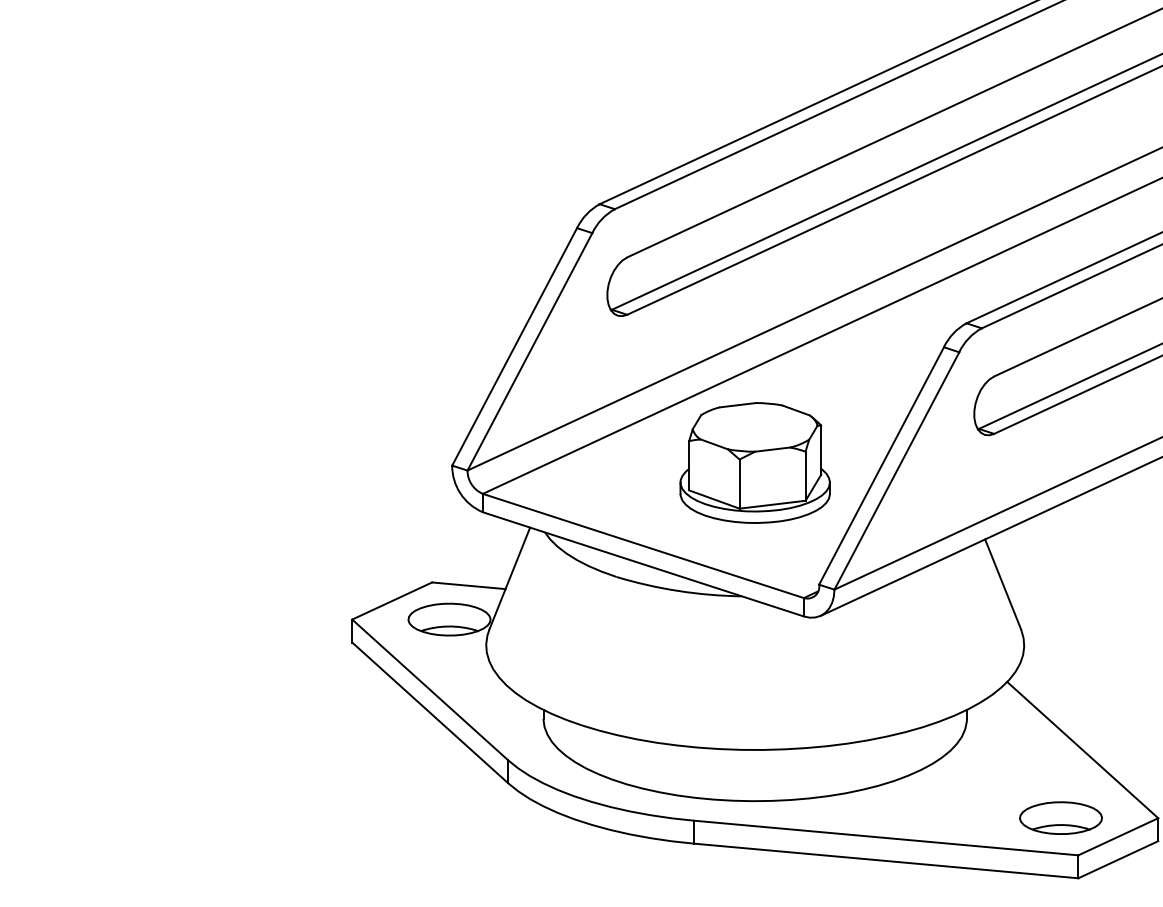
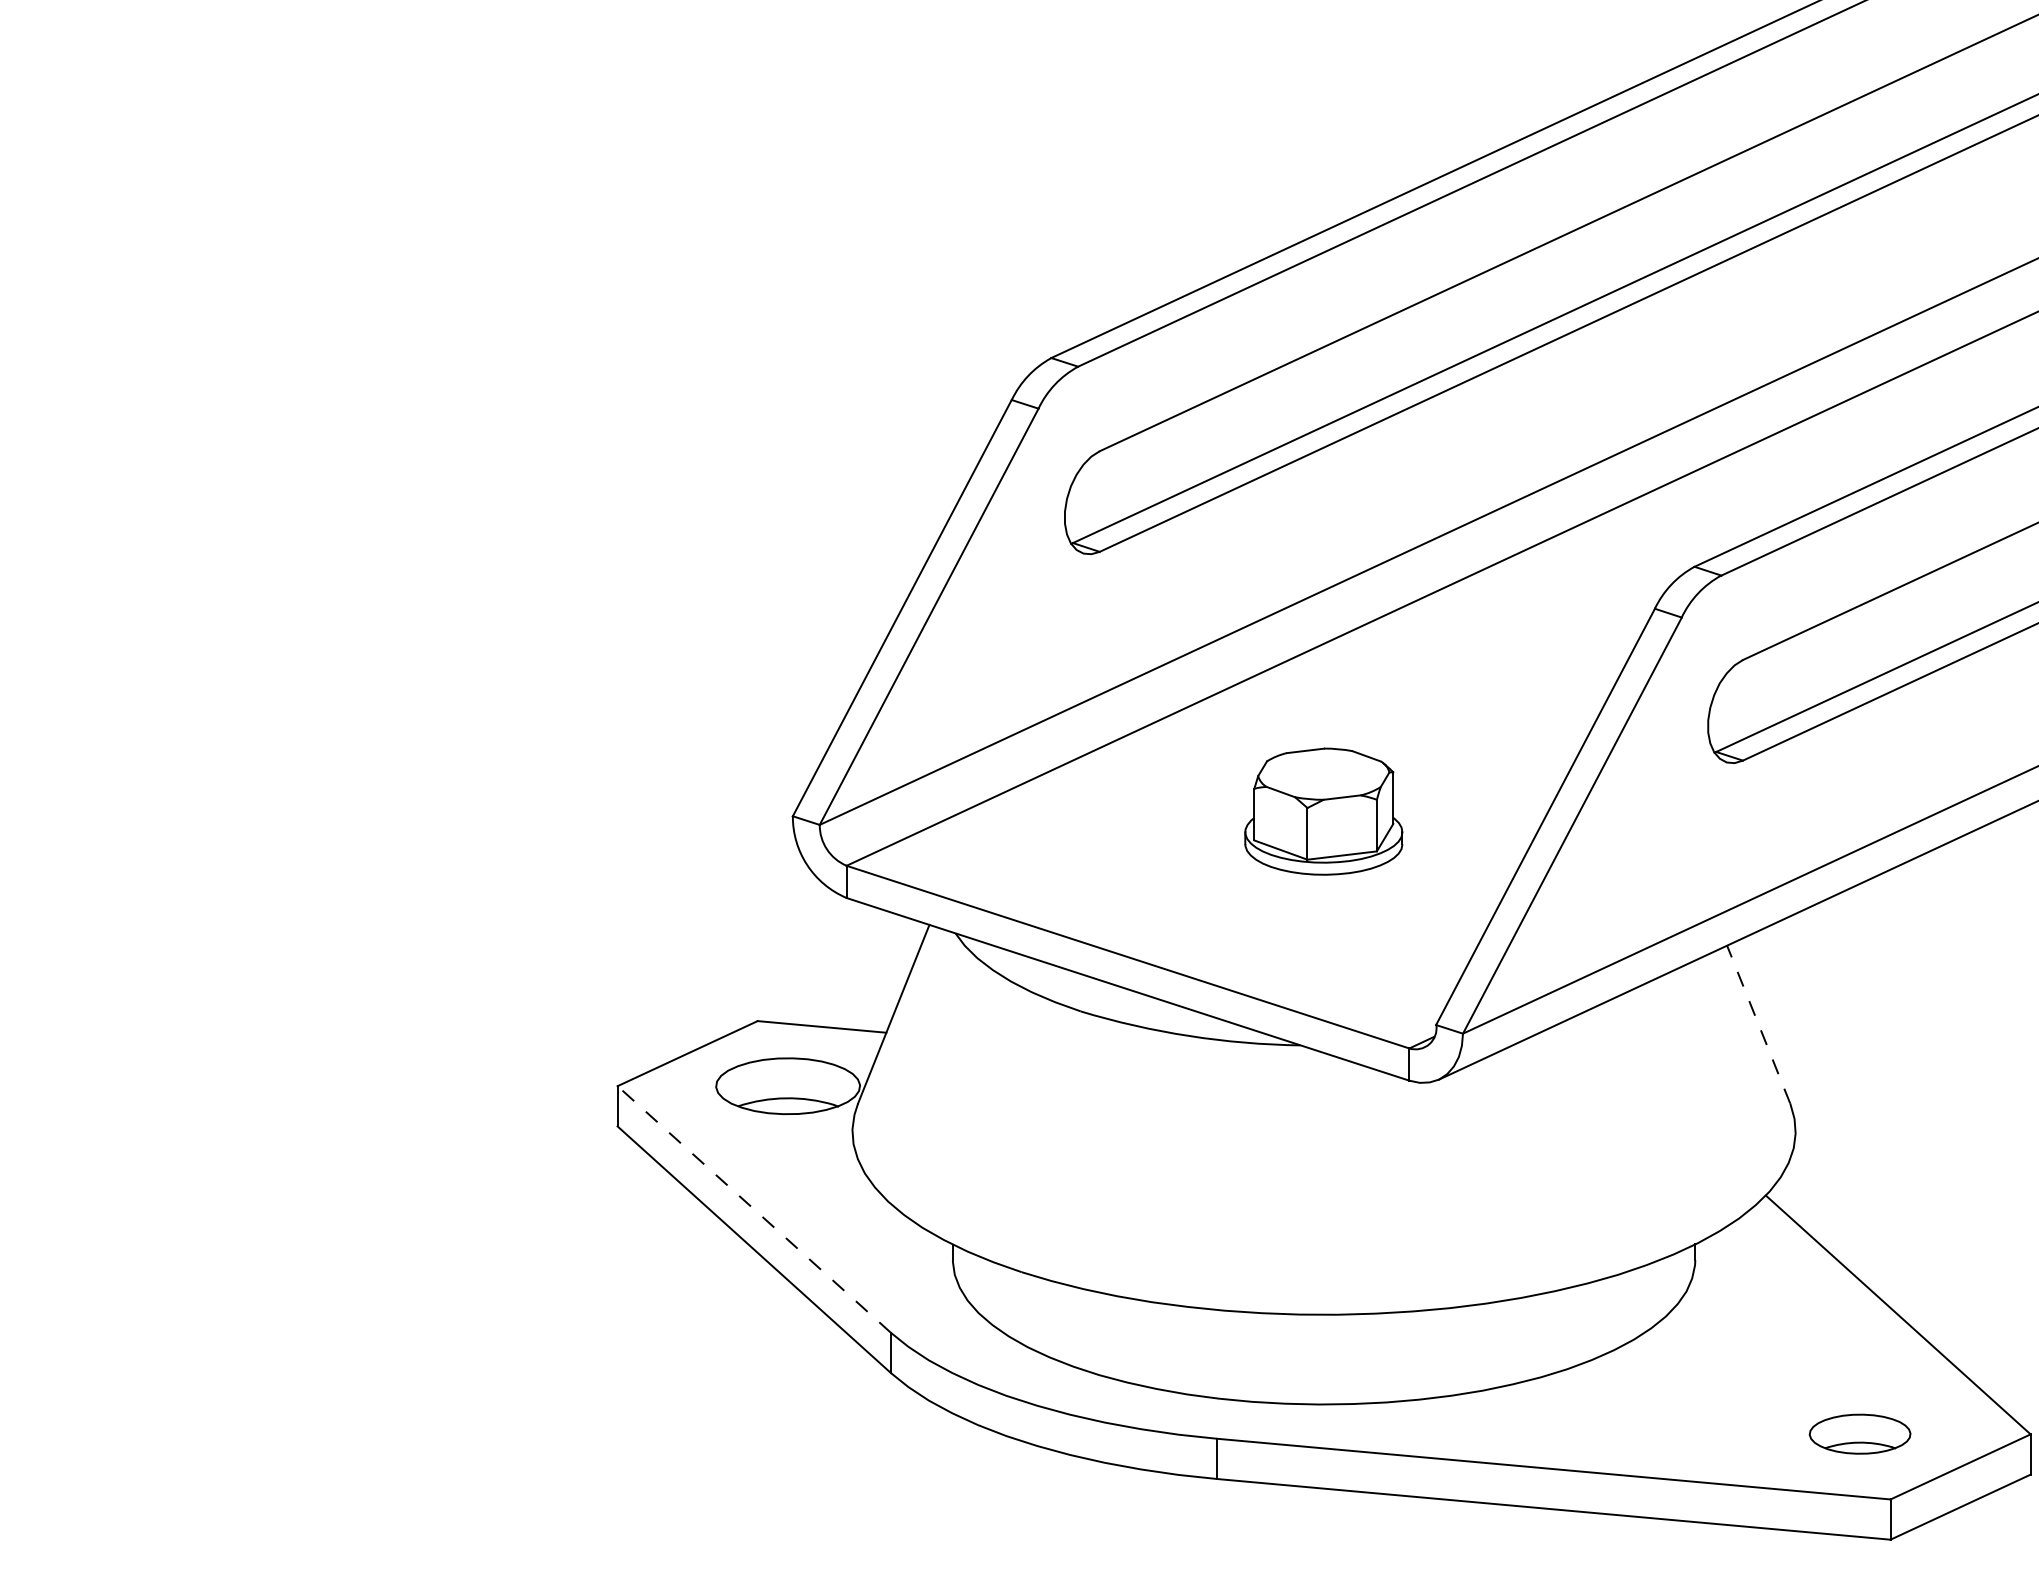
part: (754, 462) -> (1322, 810), size x0.6
line: (1002, 583) -> (1757, 1022), solid -> dashed
line: (429, 689) -> (753, 1208), solid -> dashed
part: (1060, 817) -> (1859, 1433), size x0.7

